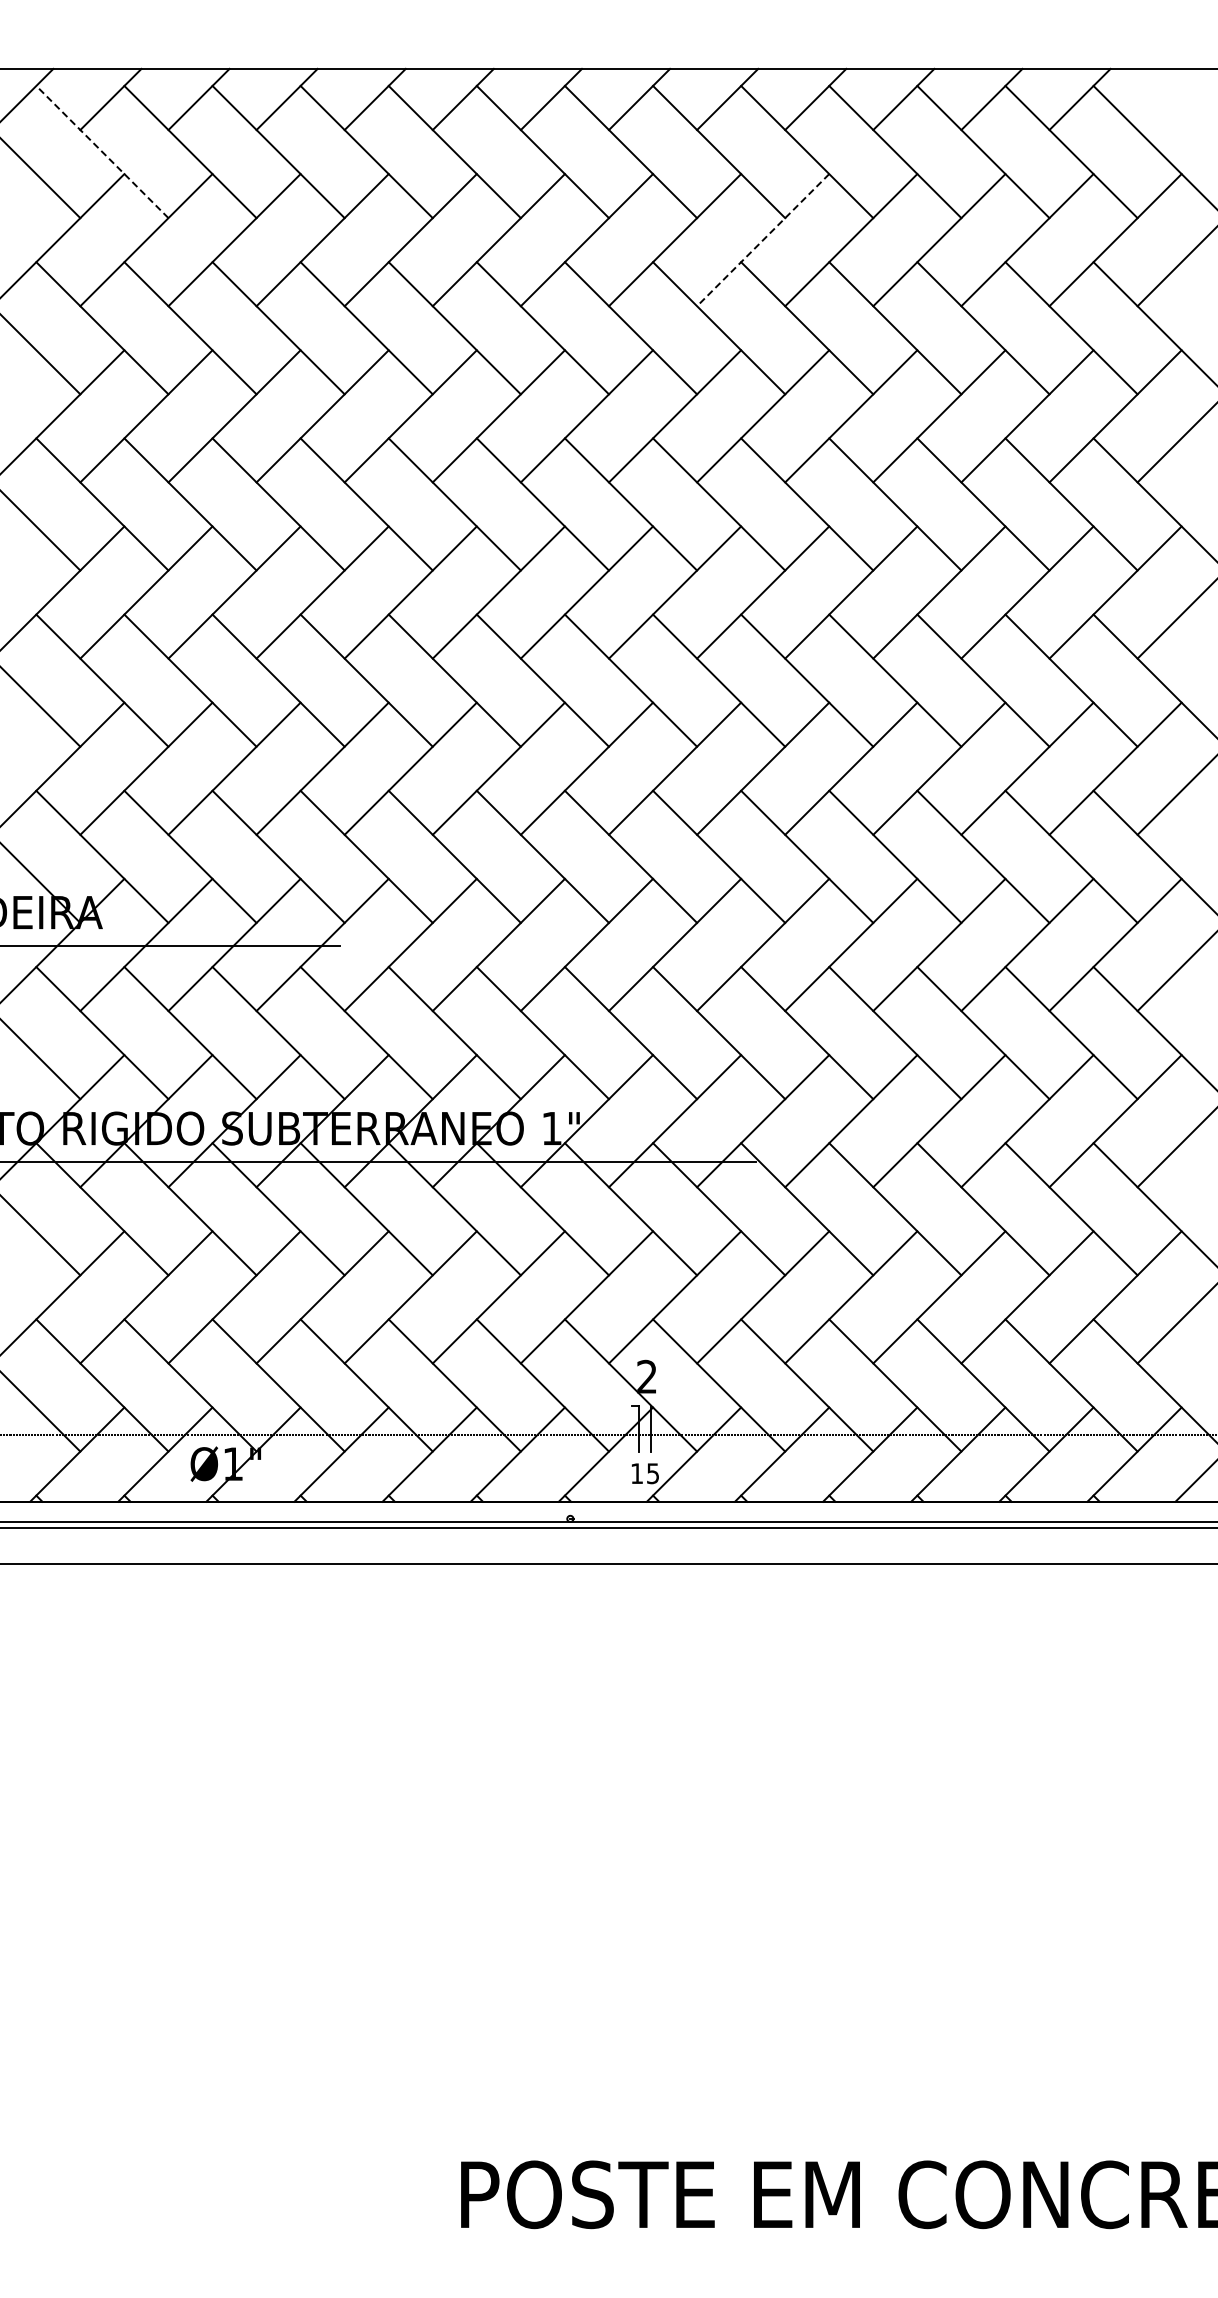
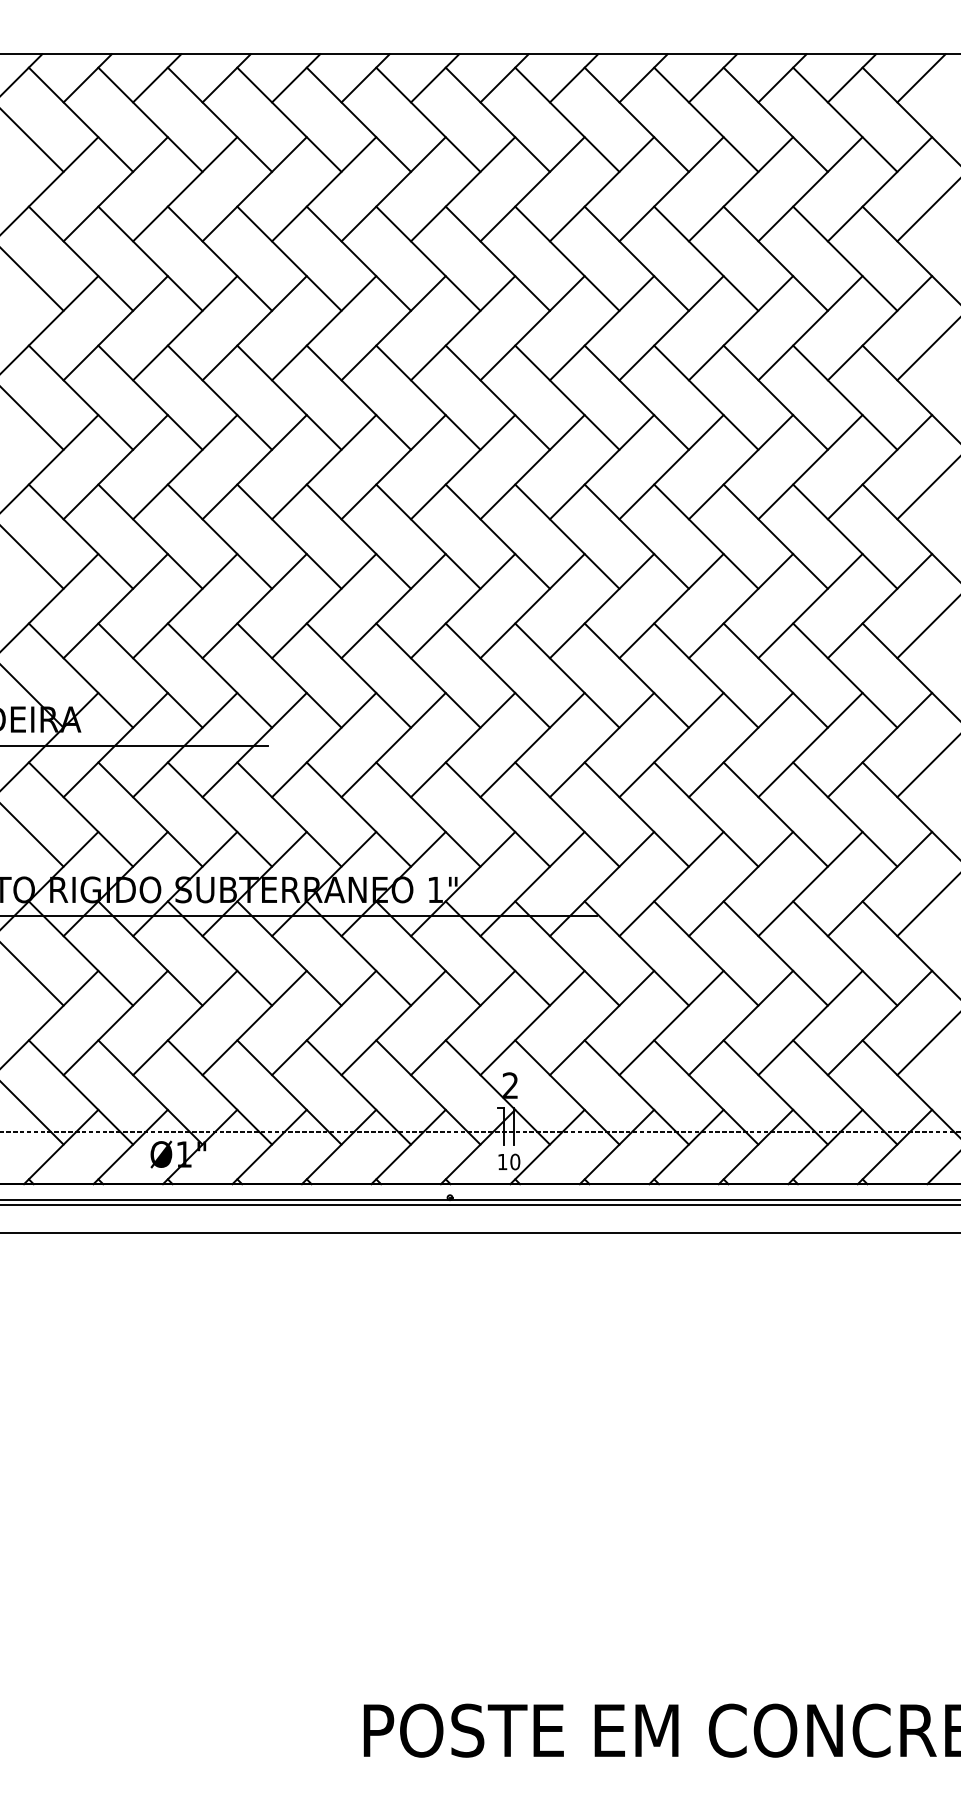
line: (1167, 99) -> (920, 78), added
line: (102, 151) -> (81, 119), dashed -> solid
line: (762, 240) -> (601, 189), dashed -> solid
text: (652, 1473) -> (514, 1161), 15 -> 10

